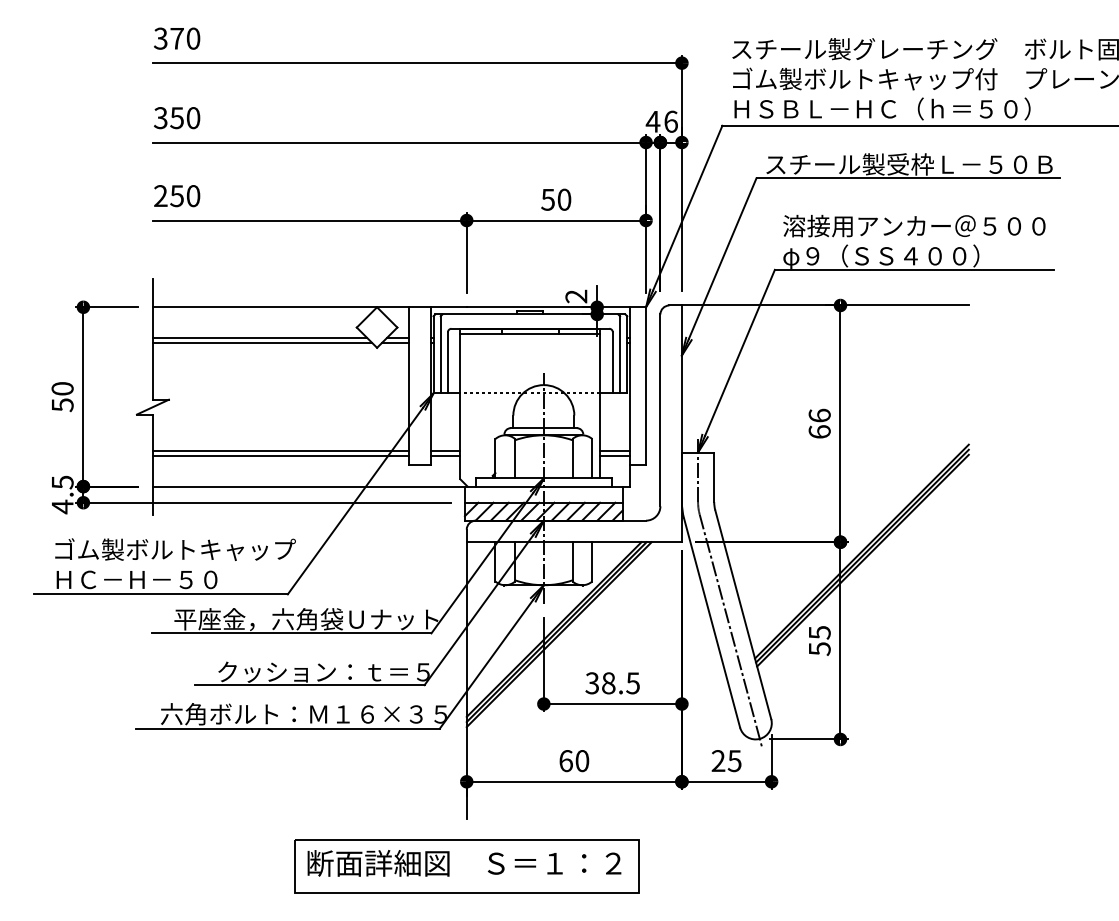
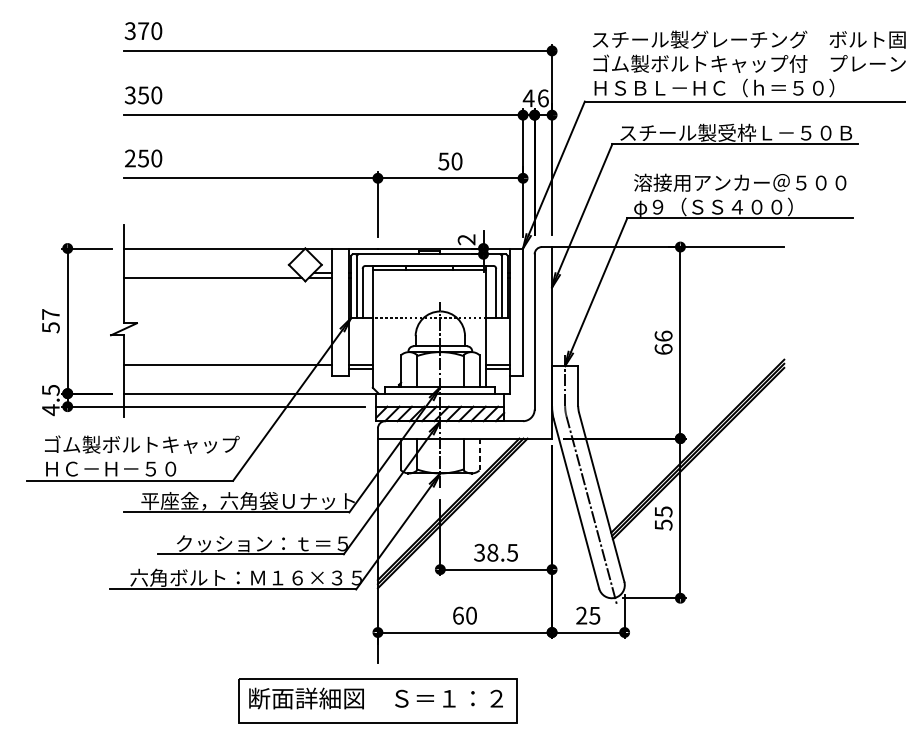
line: (259, 337) -> (210, 272), removed
text: (62, 388) -> (50, 314), 50 -> 57
line: (280, 456) -> (227, 369), removed
line: (592, 561) -> (479, 454), solid -> dashed

